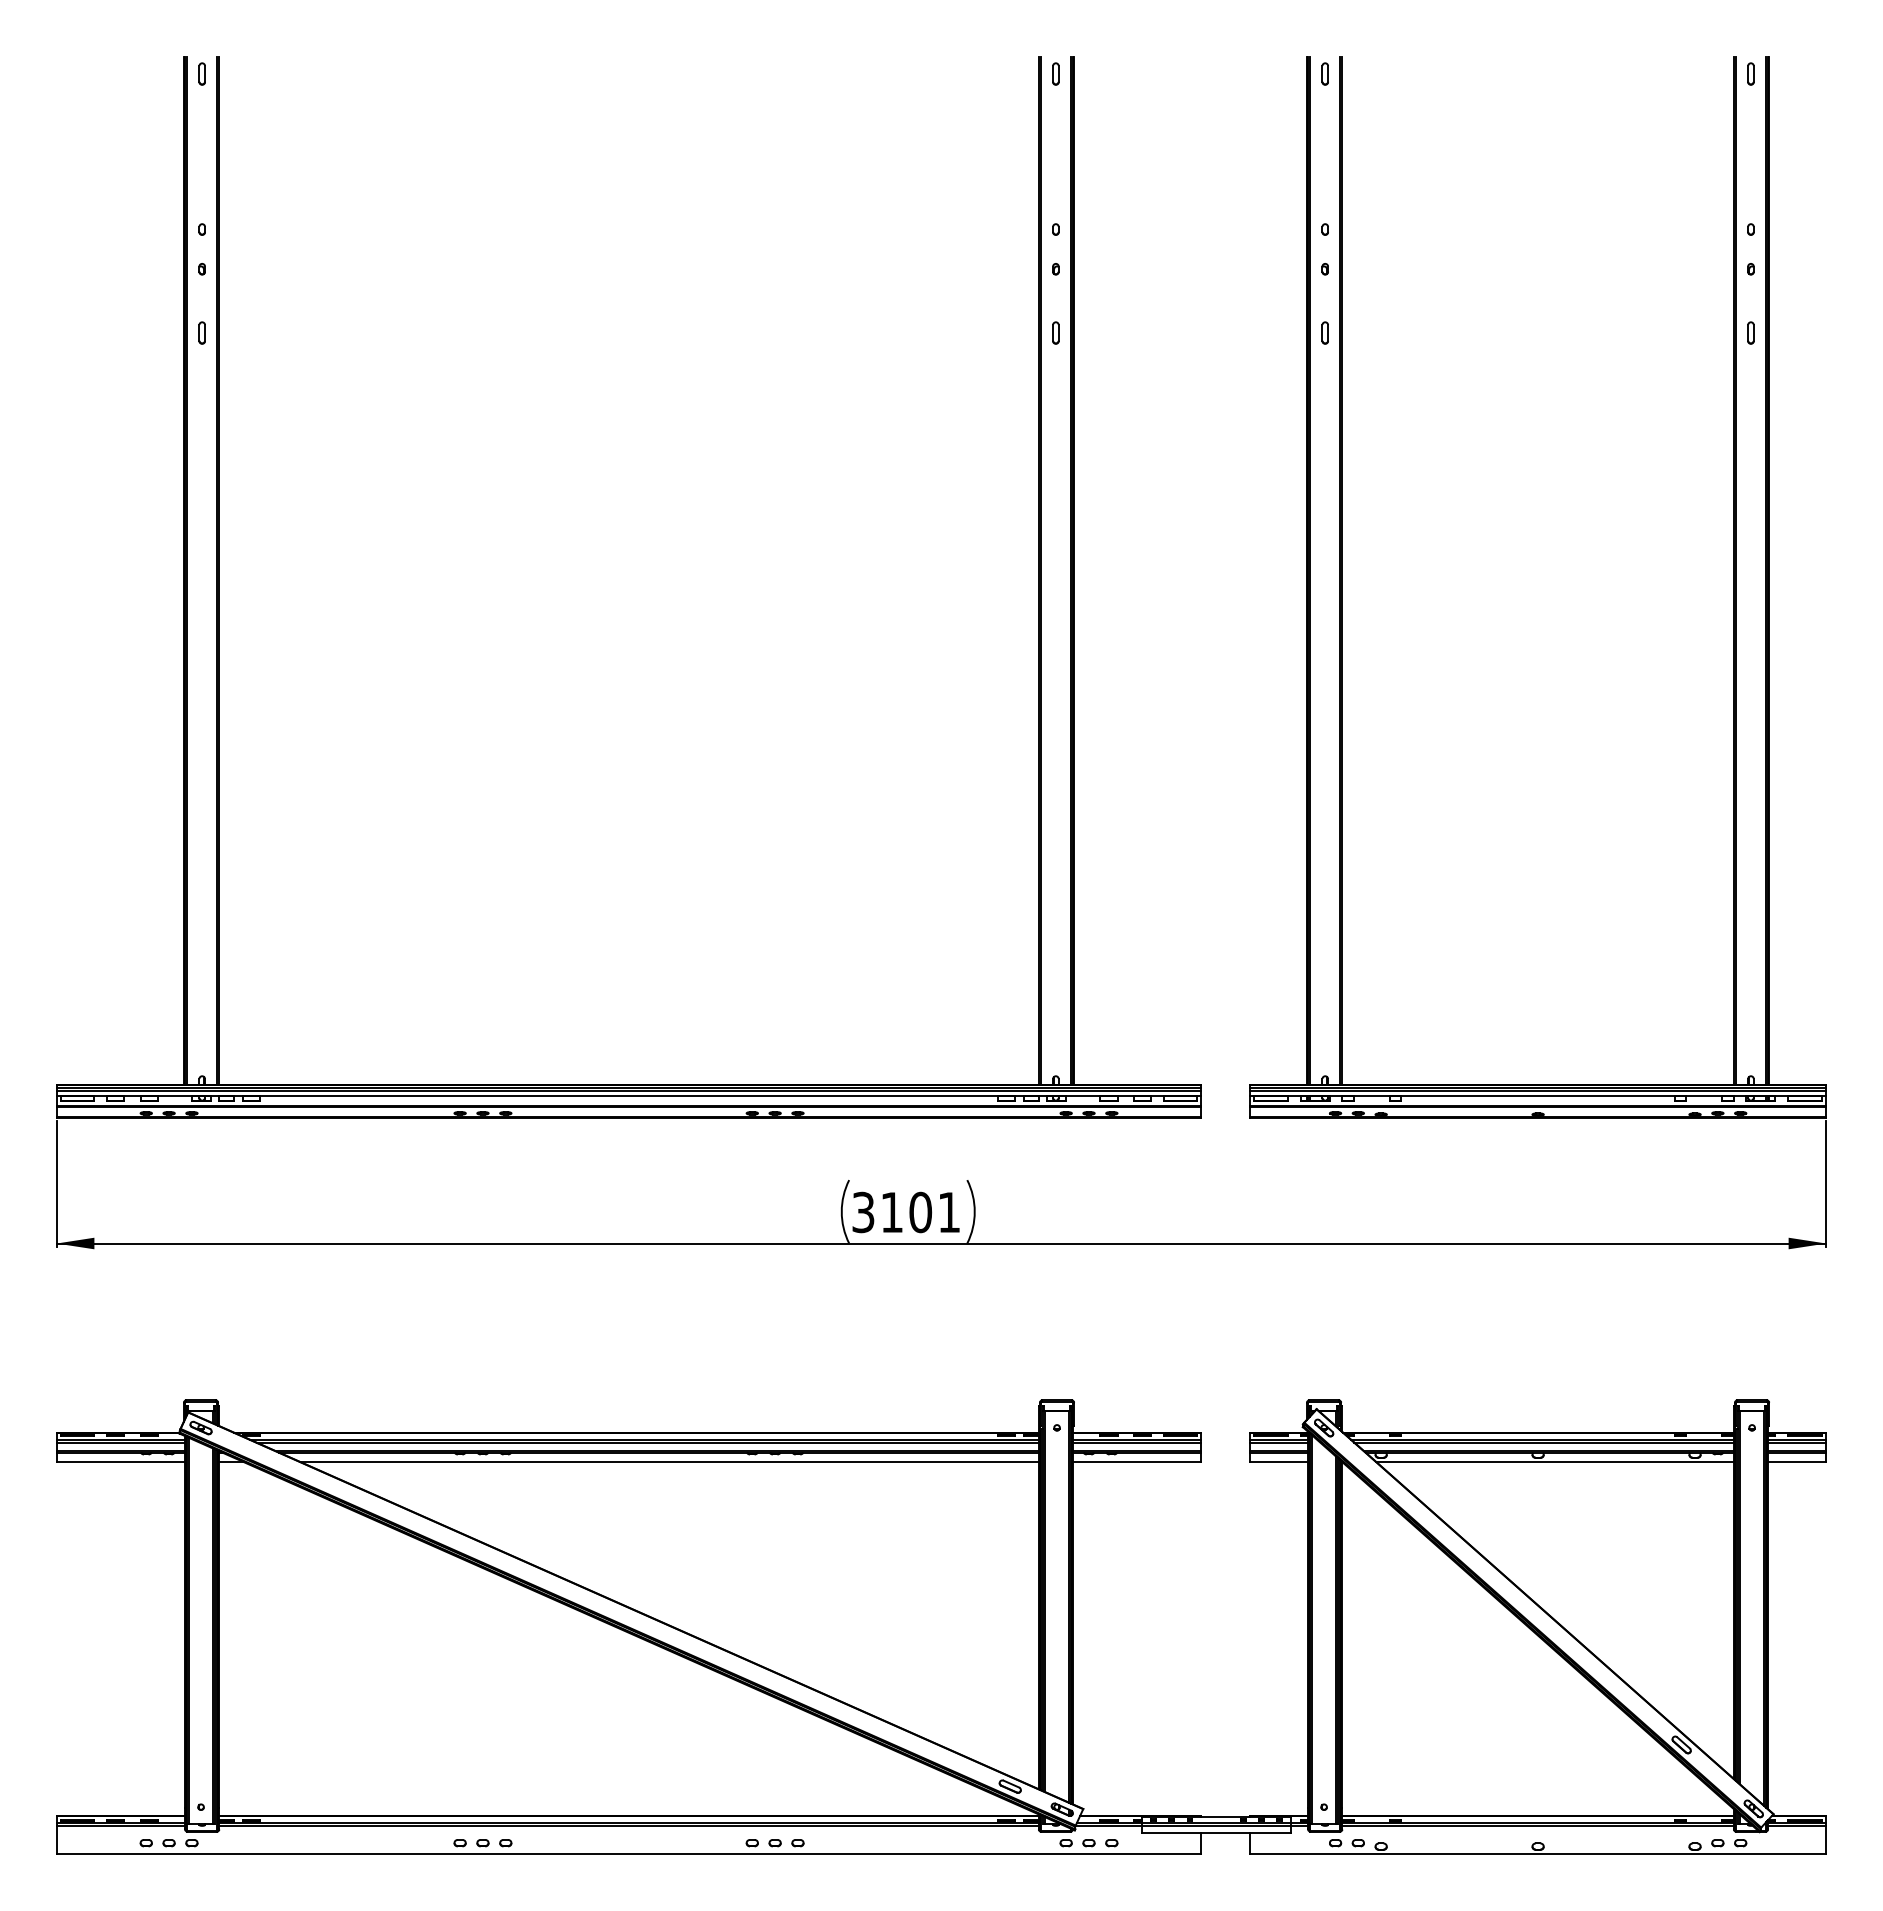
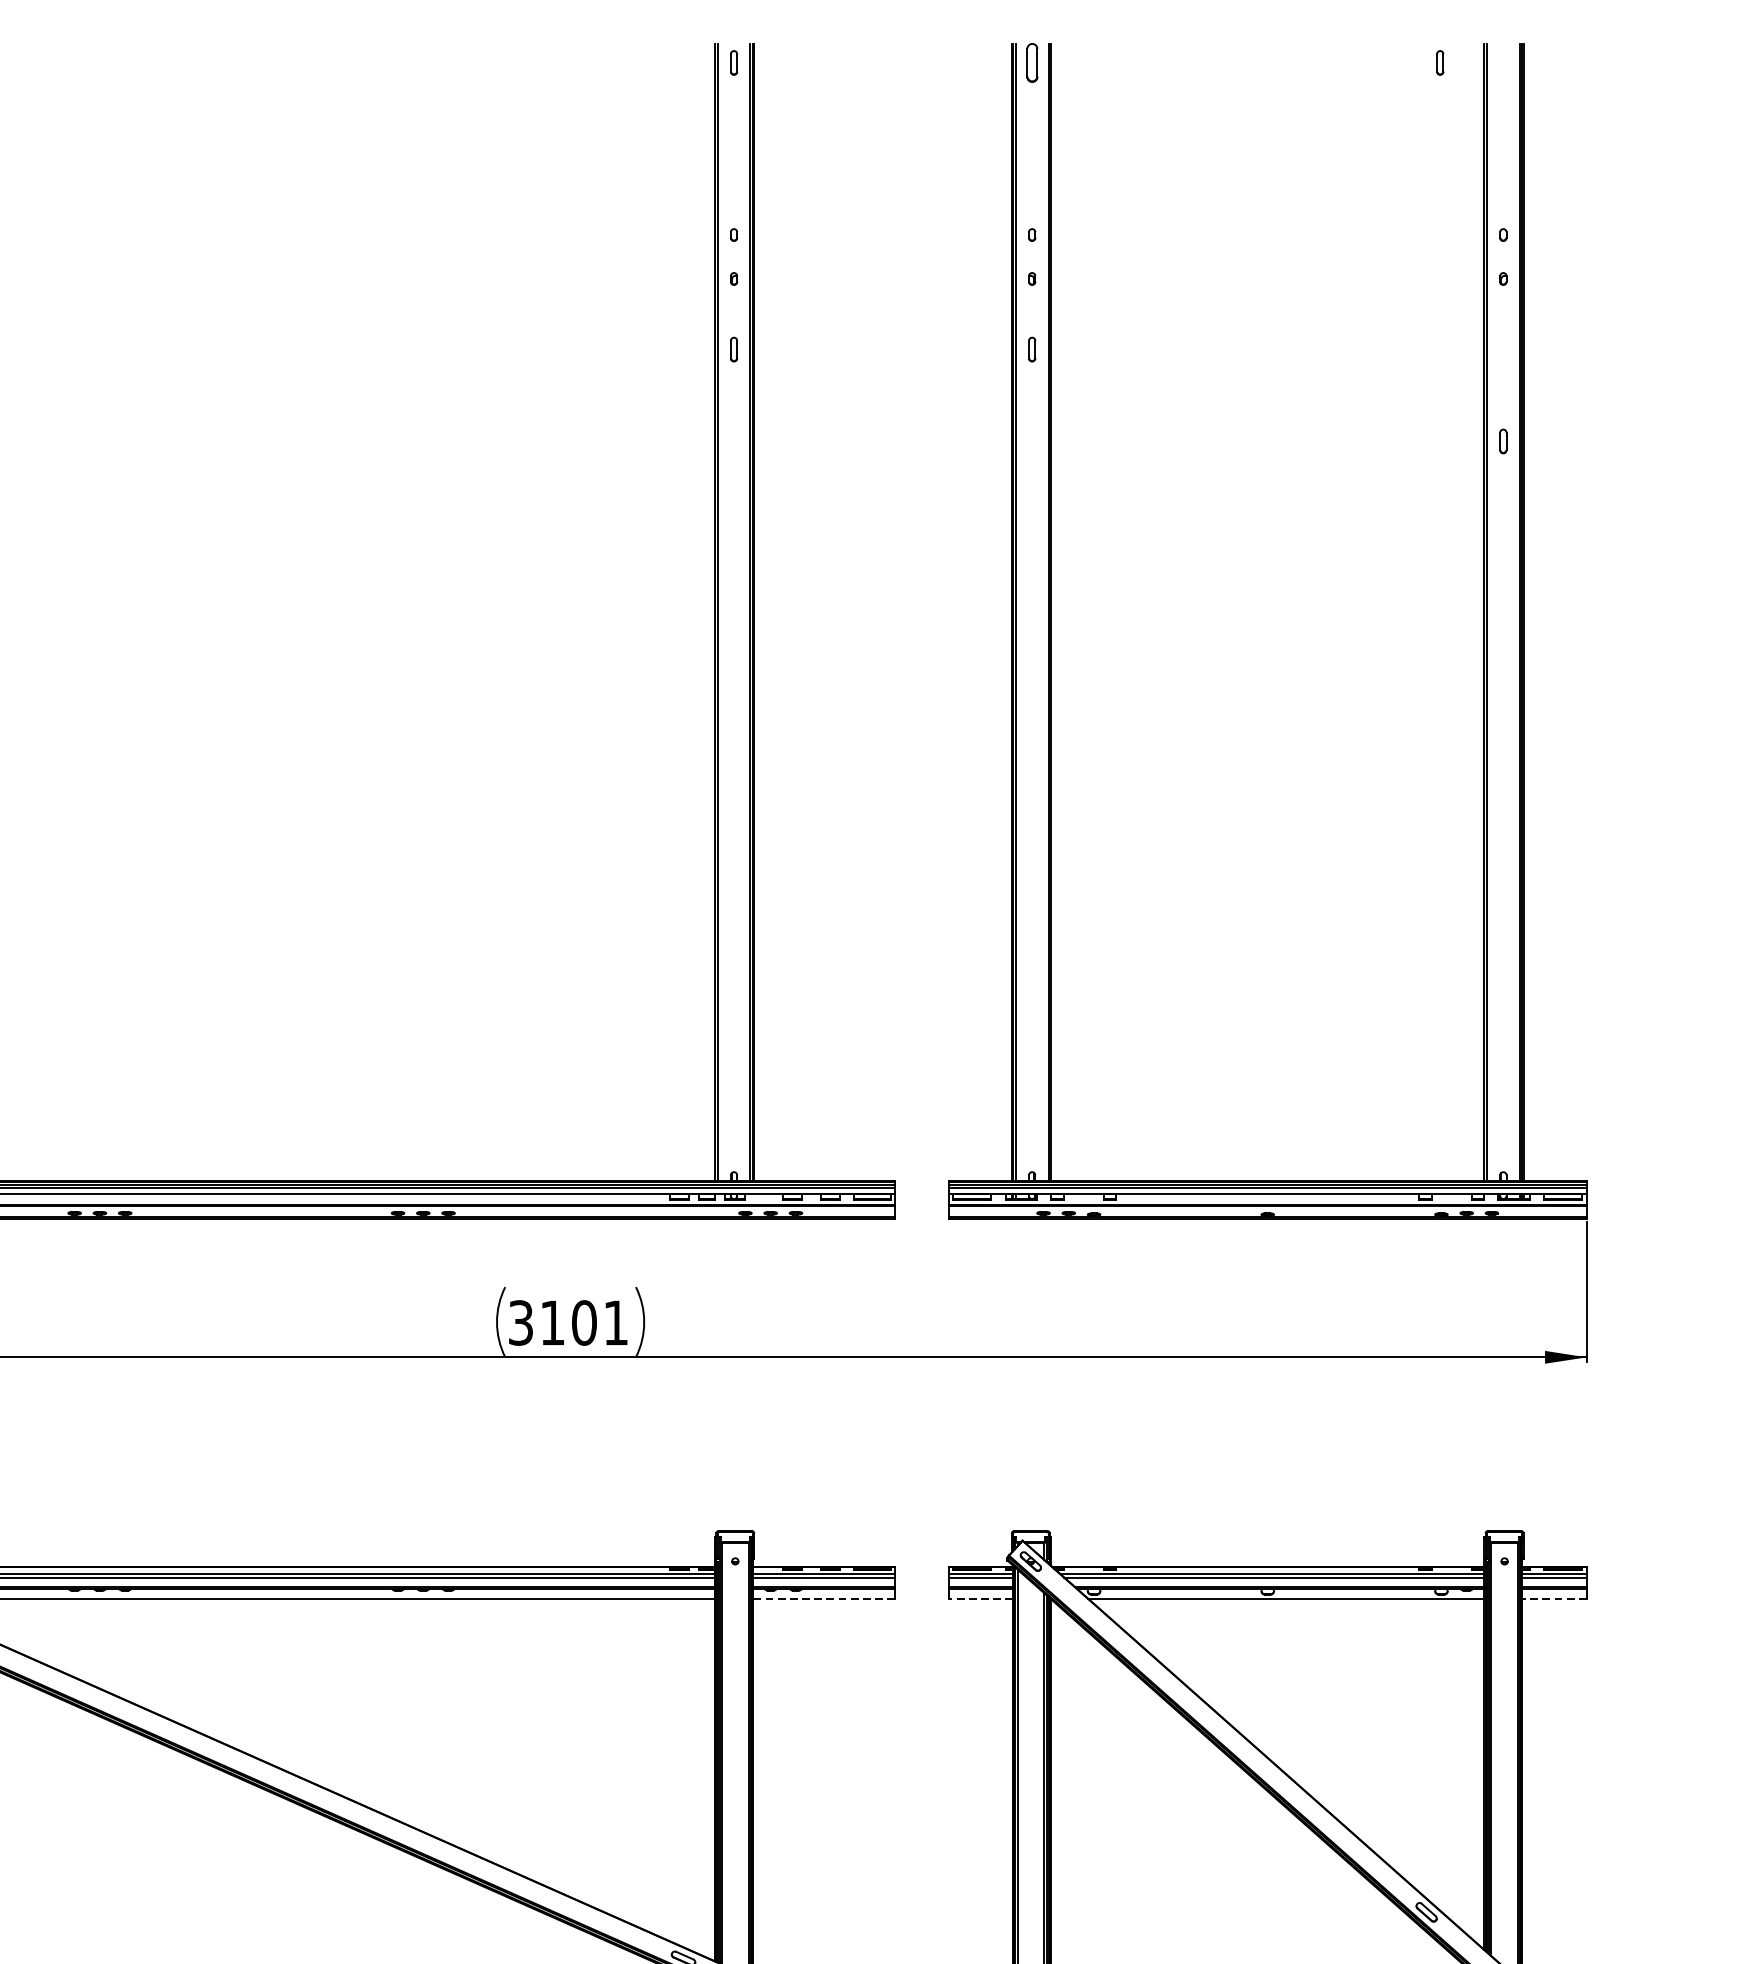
part: (1324, 73) -> (1031, 62), size x1.6
part: (1750, 73) -> (1439, 62), moved
part: (1750, 332) -> (1502, 440), moved
line: (1136, 1461) -> (823, 1598), solid -> dashed
line: (1278, 1461) -> (980, 1598), solid -> dashed
line: (1796, 1461) -> (1553, 1598), solid -> dashed

